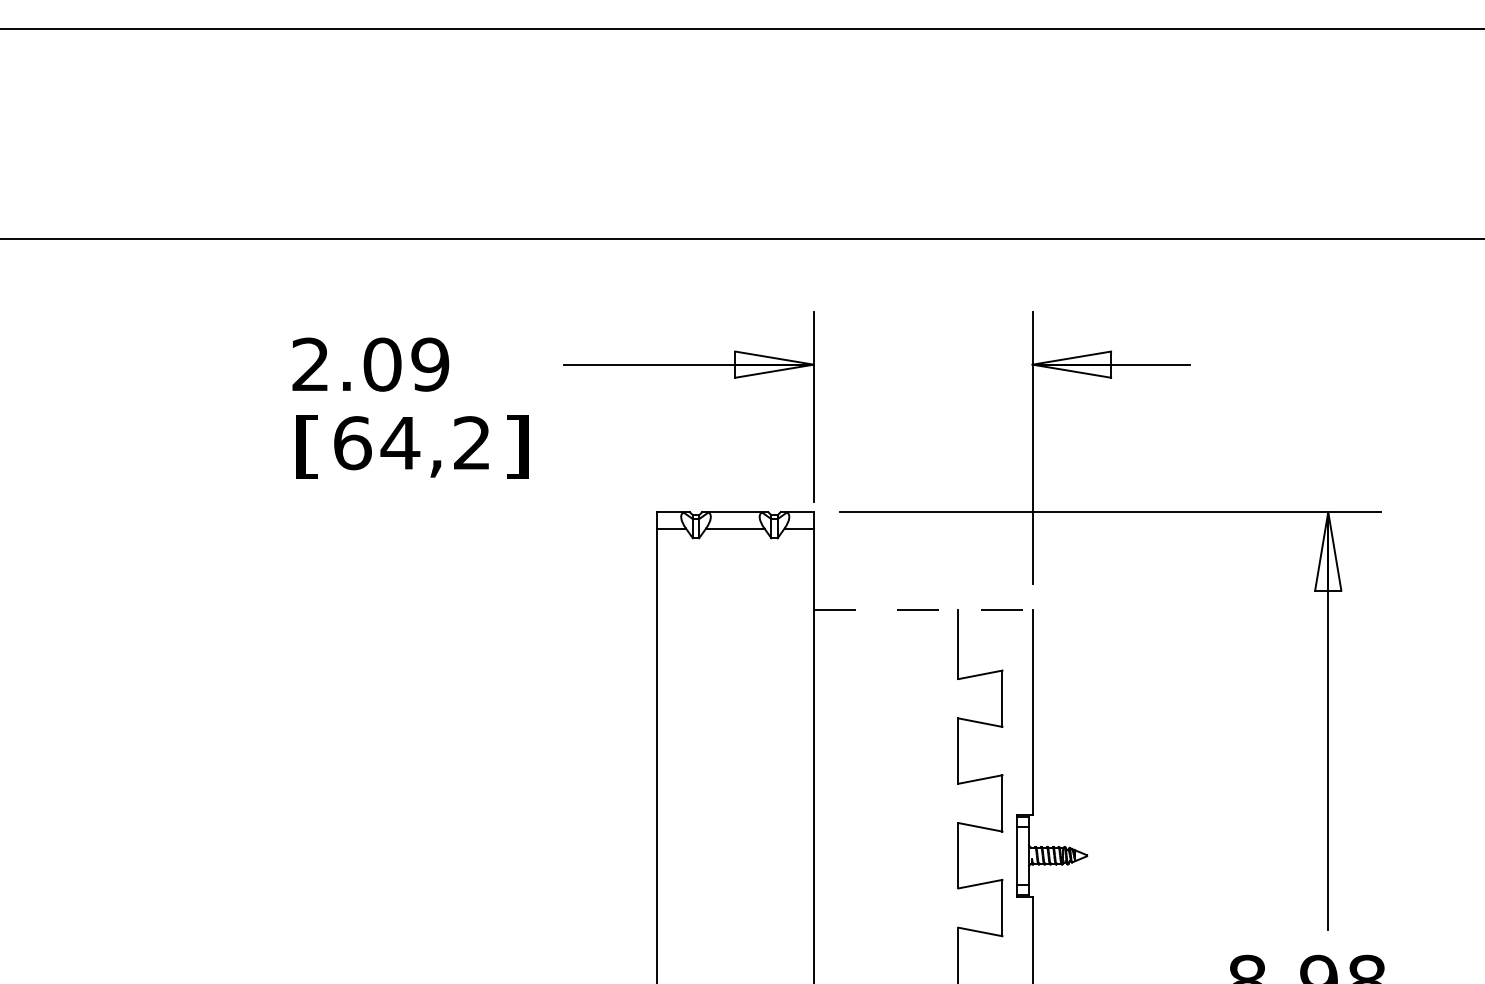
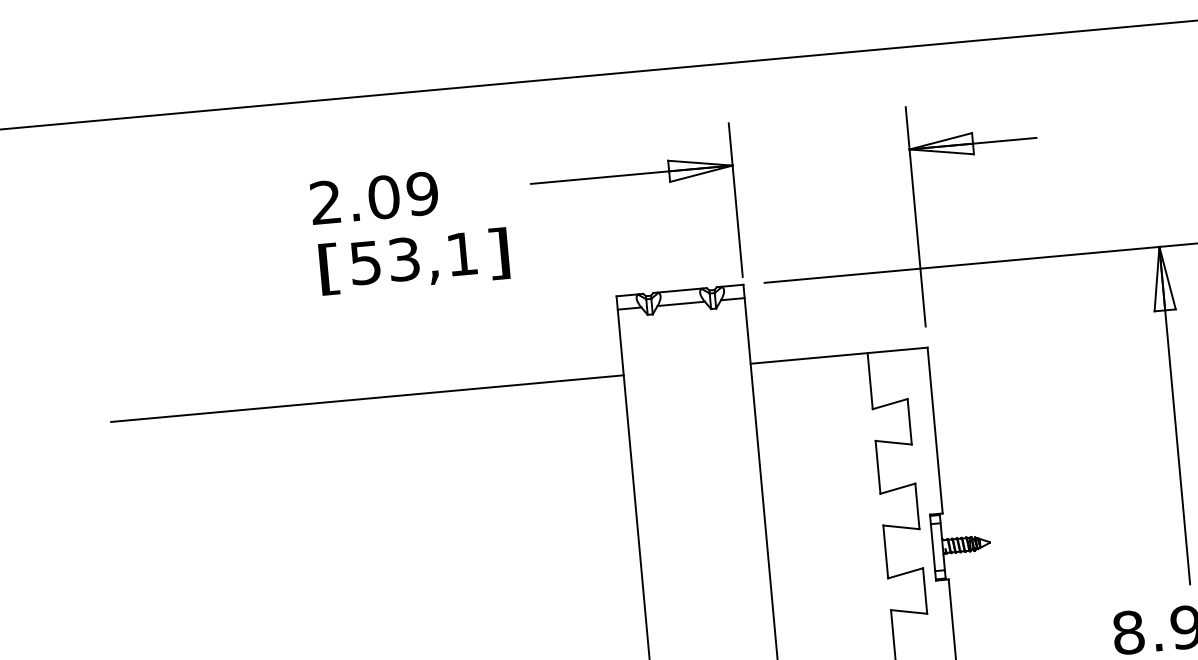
text: (411, 443) -> (413, 258), 64,2 -> 53,1
line: (339, 609) -> (367, 398), added
line: (923, 609) -> (839, 355), dashed -> solid

